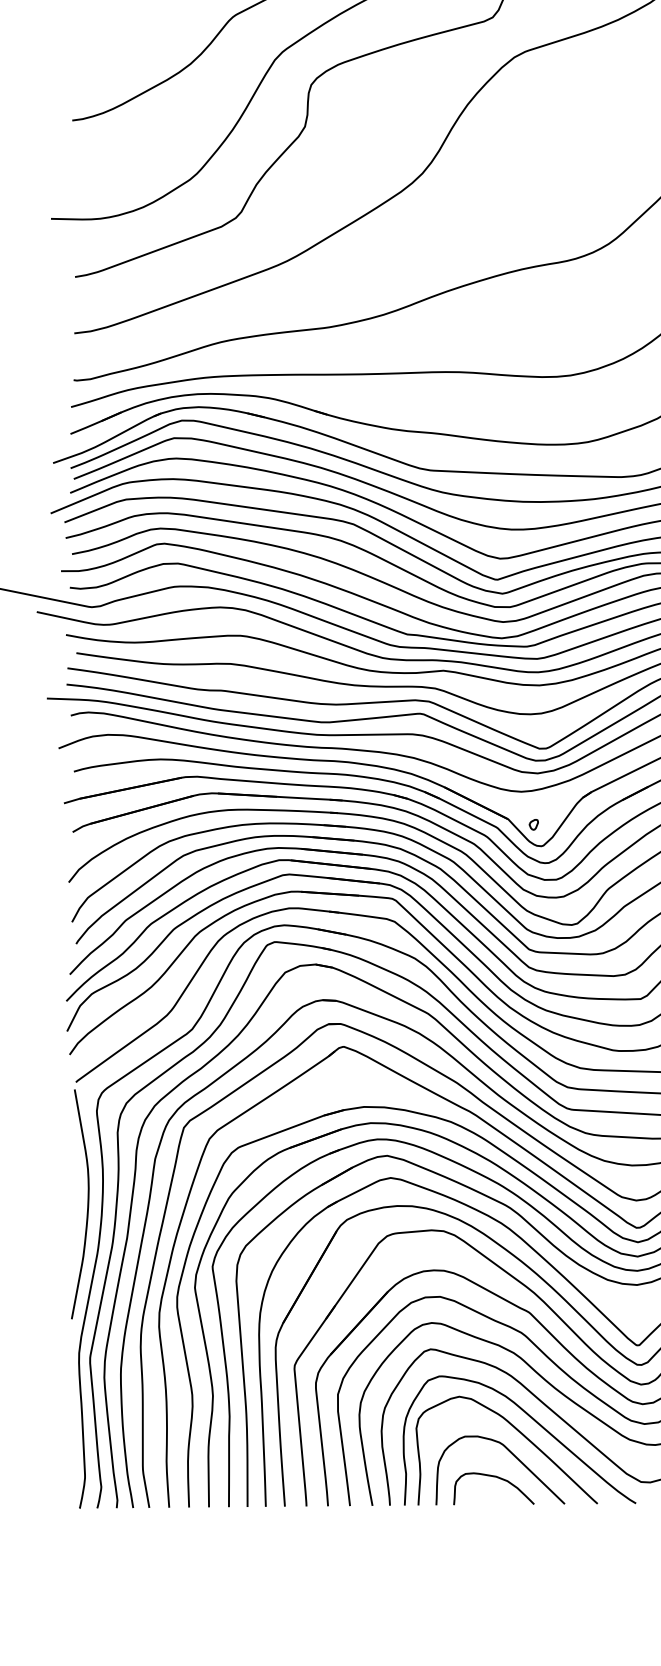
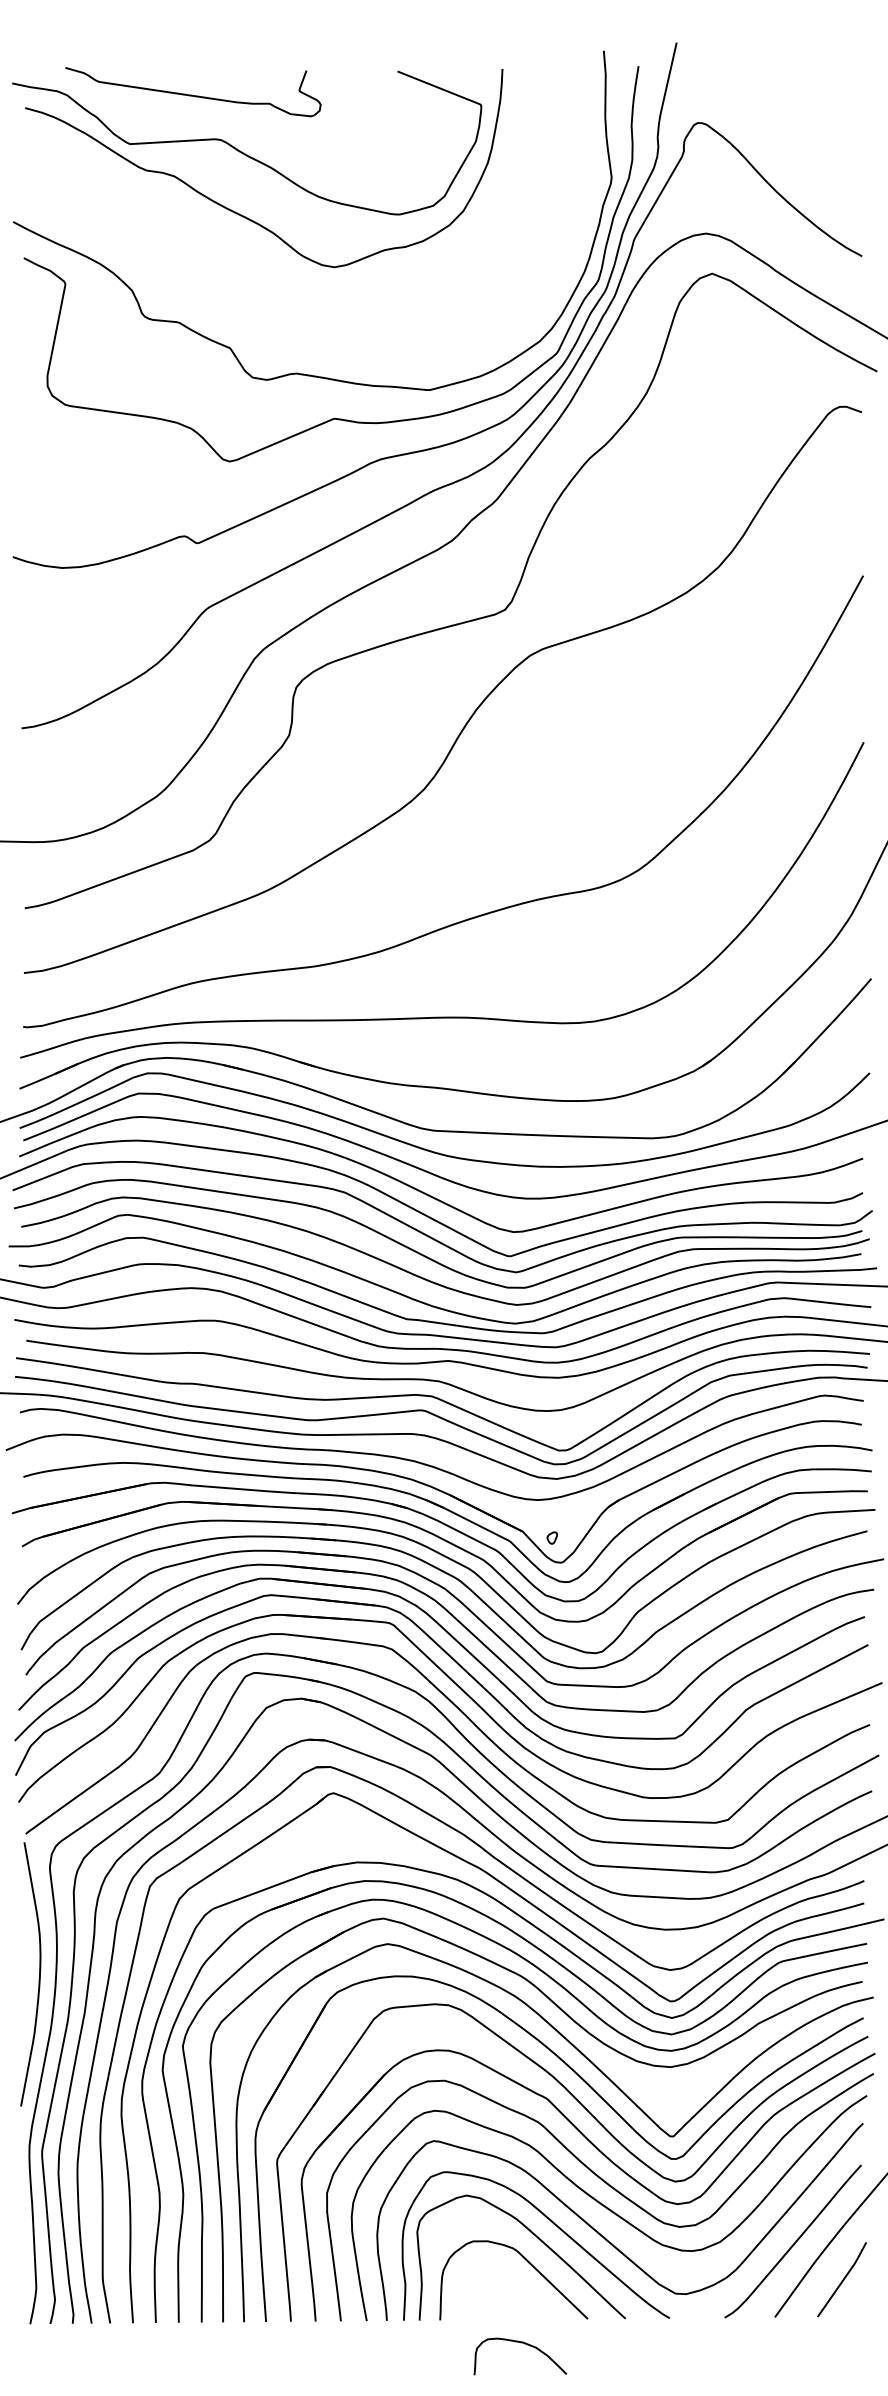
curve: (497, 1478) -> (524, 2344), moved

